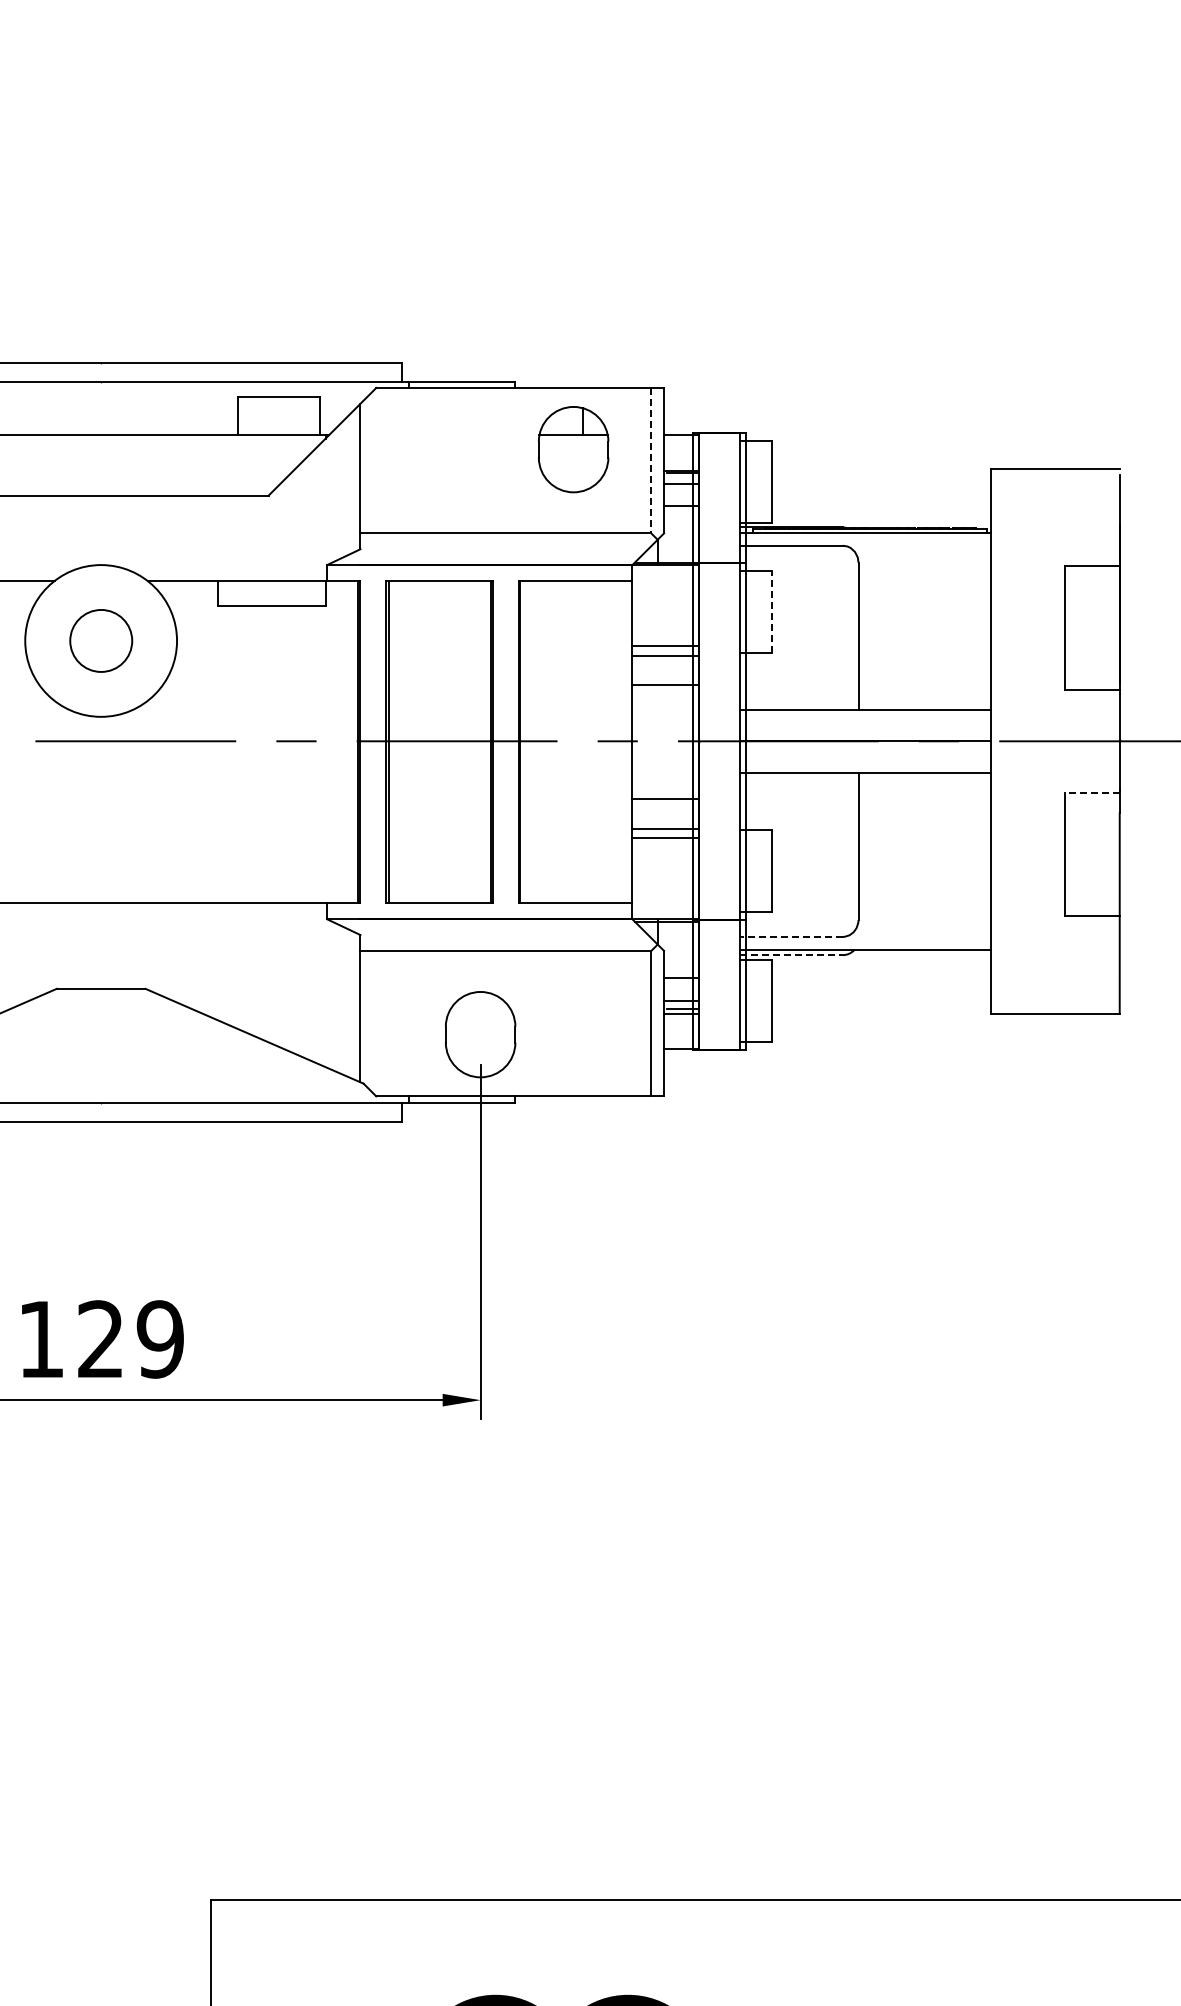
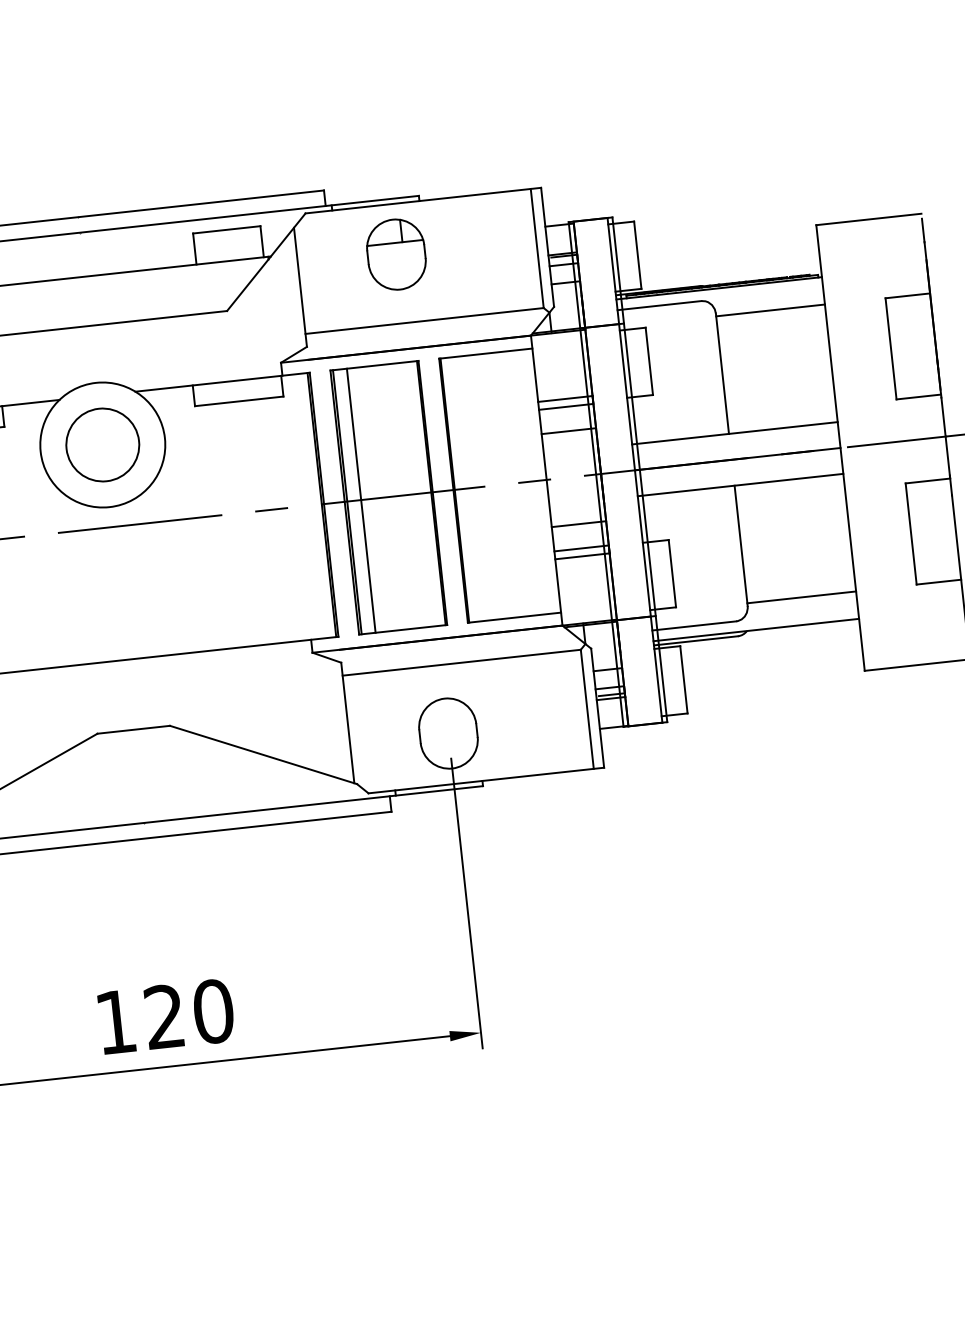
part: (573, 449) -> (396, 254), moved
line: (651, 460) -> (537, 248), dashed -> solid
line: (924, 566) -> (770, 310), added
line: (771, 611) -> (649, 361), dashed -> solid
circle: (101, 640) -> (103, 444), size x1.43
line: (405, 741) -> (360, 500), added
line: (1092, 792) -> (927, 480), dashed -> solid
line: (924, 916) -> (801, 597), added
line: (790, 936) -> (693, 625), dashed -> solid
line: (791, 955) -> (695, 641), dashed -> solid
text: (160, 1339) -> (213, 1011), 129 -> 120

